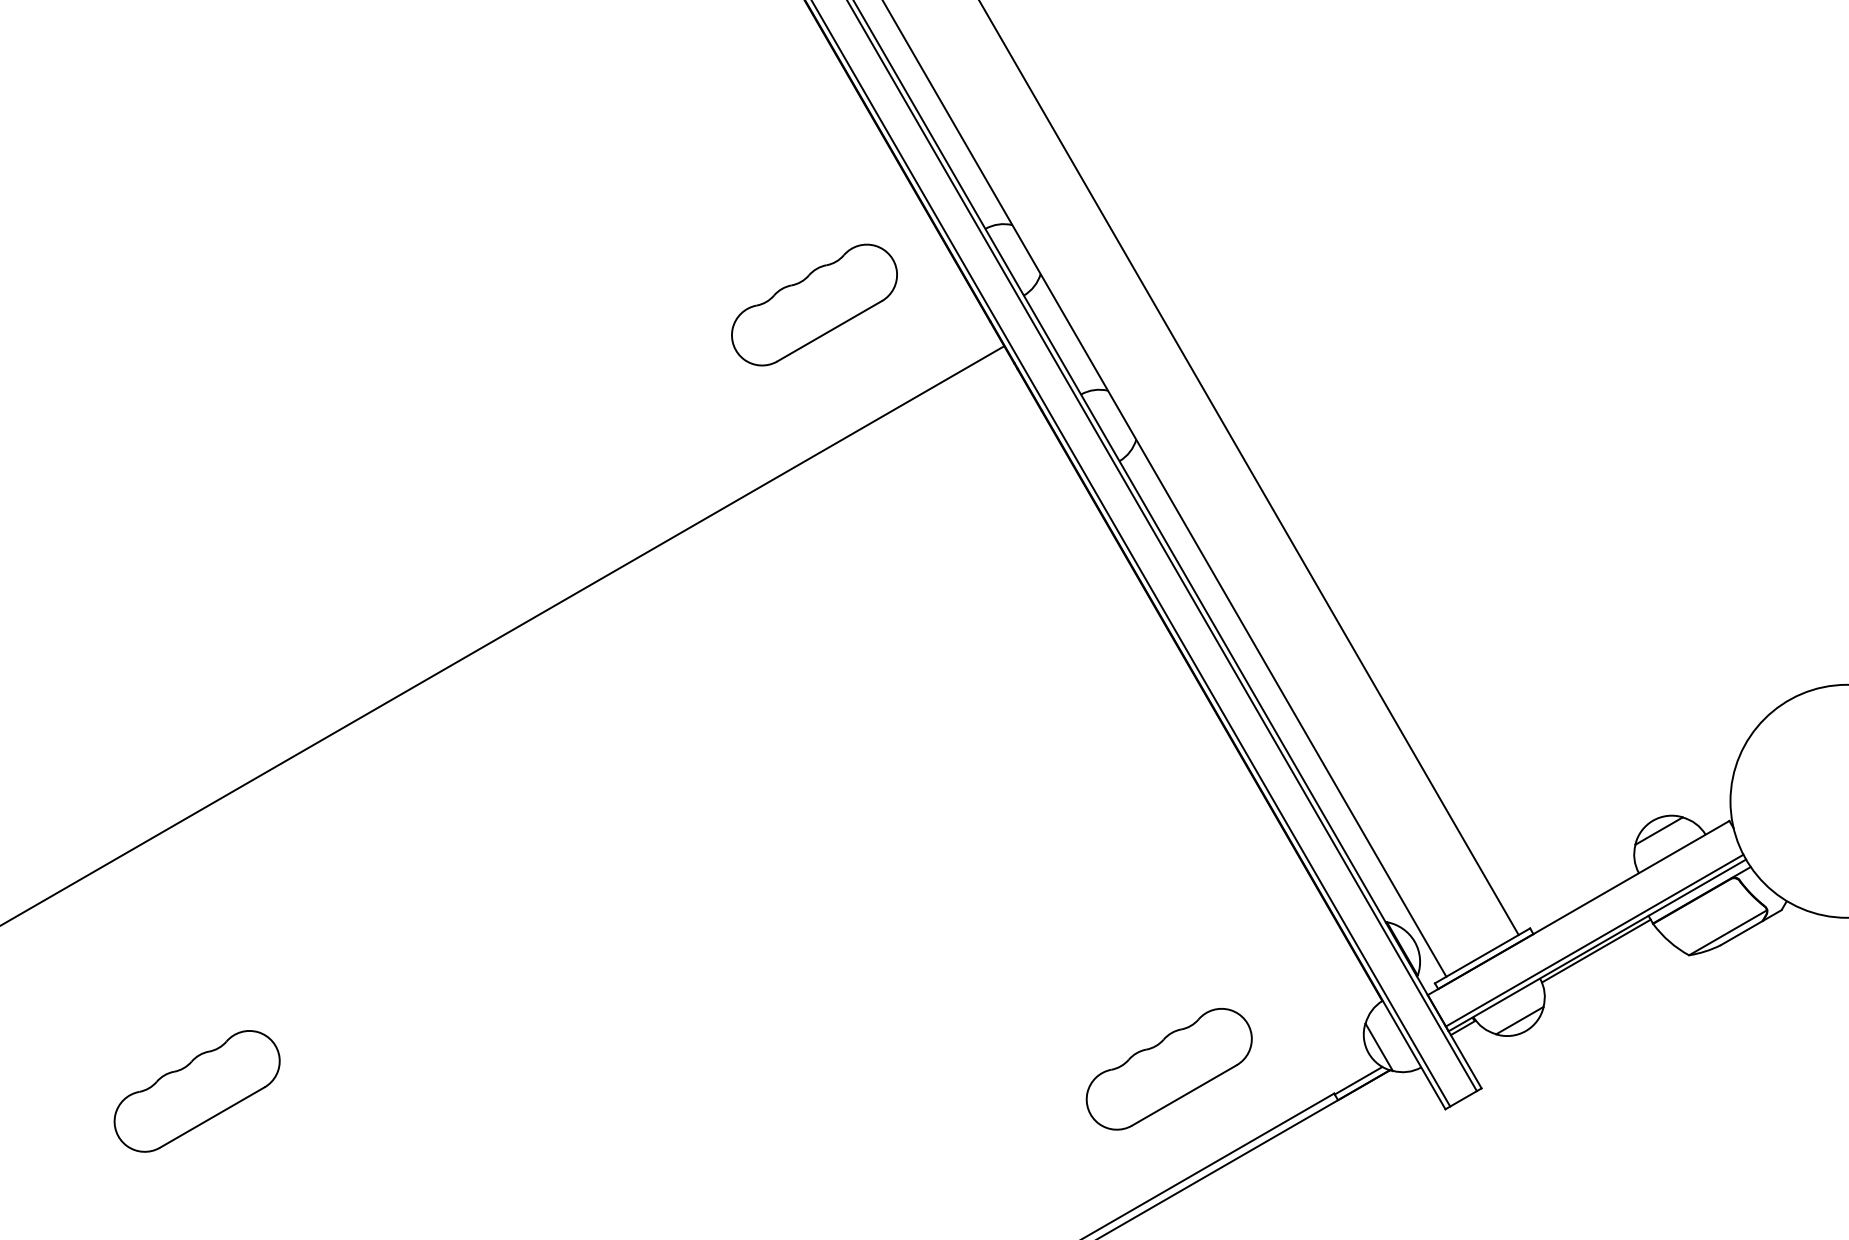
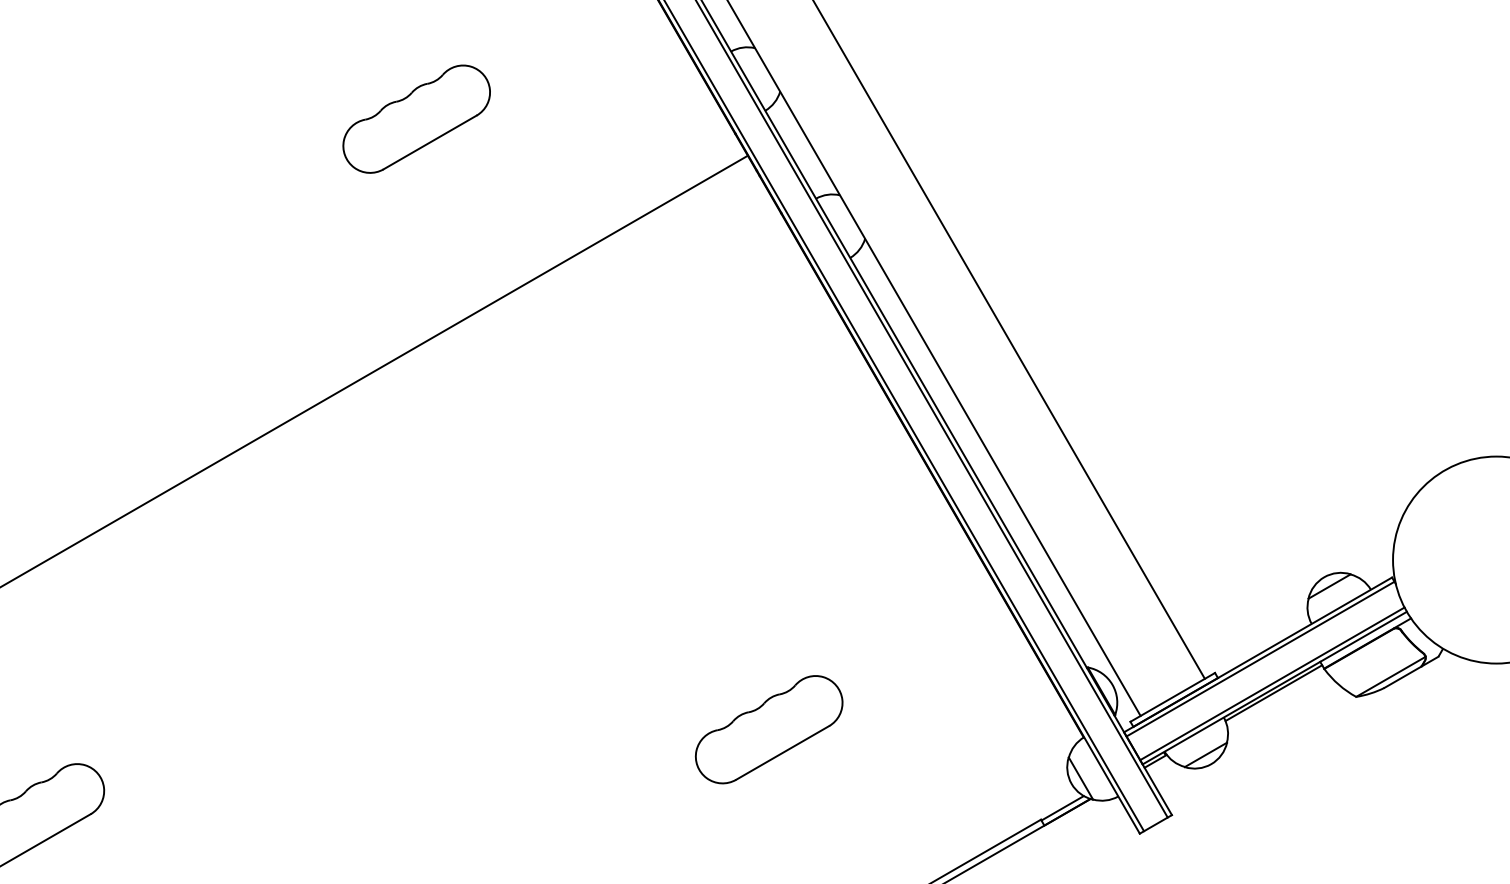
part: (814, 304) -> (416, 118), moved
line: (1581, 912) -> (1260, 658), added
part: (1168, 1069) -> (768, 729), moved

